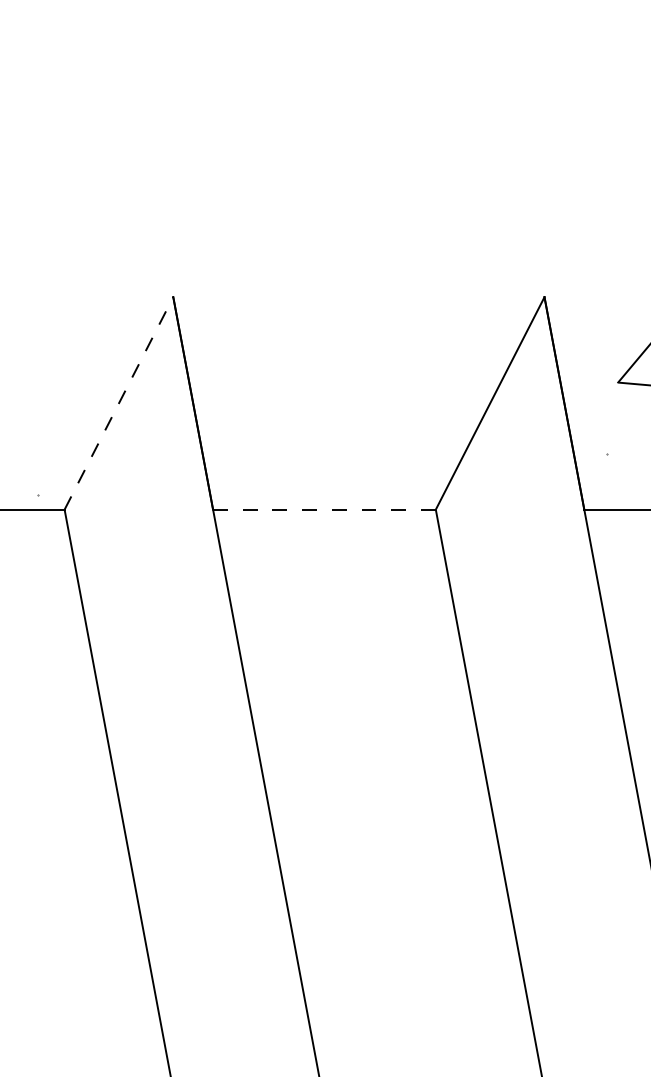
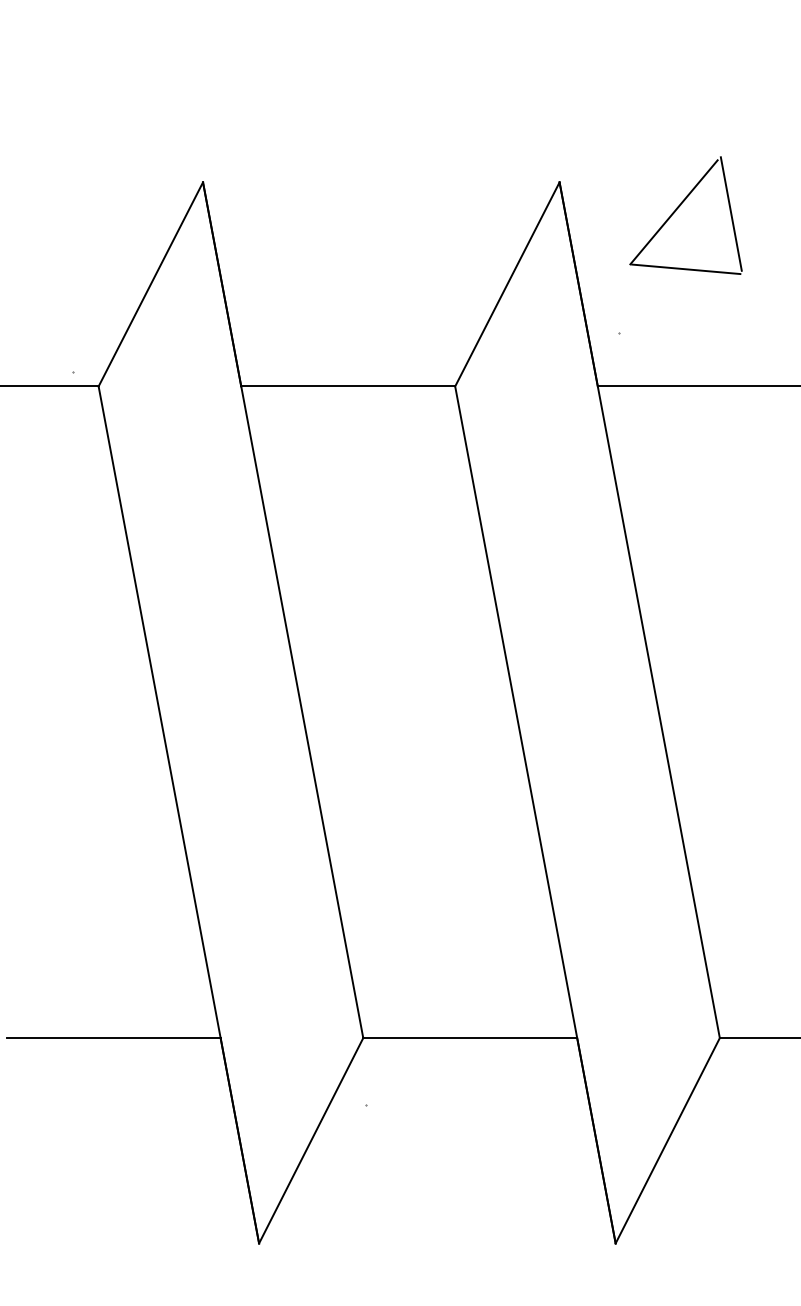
line: (118, 403) -> (150, 284), dashed -> solid
line: (324, 509) -> (348, 386), dashed -> solid

